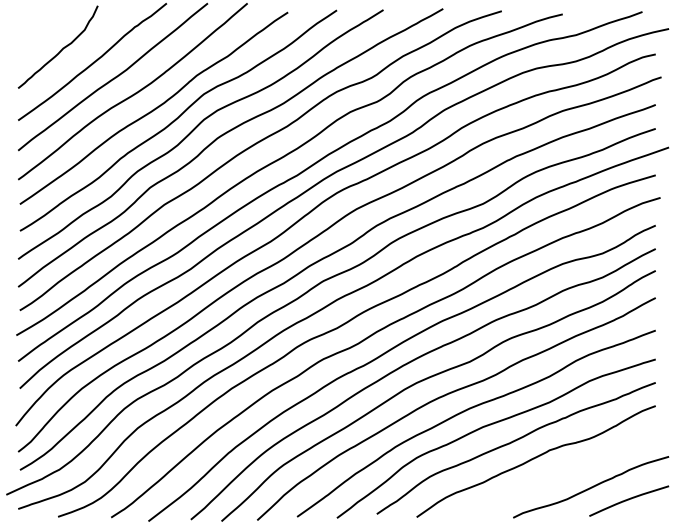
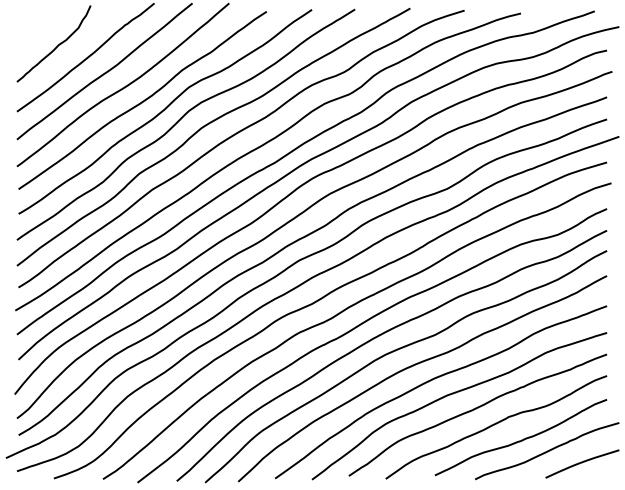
curve: (563, 474) -> (521, 439), added

